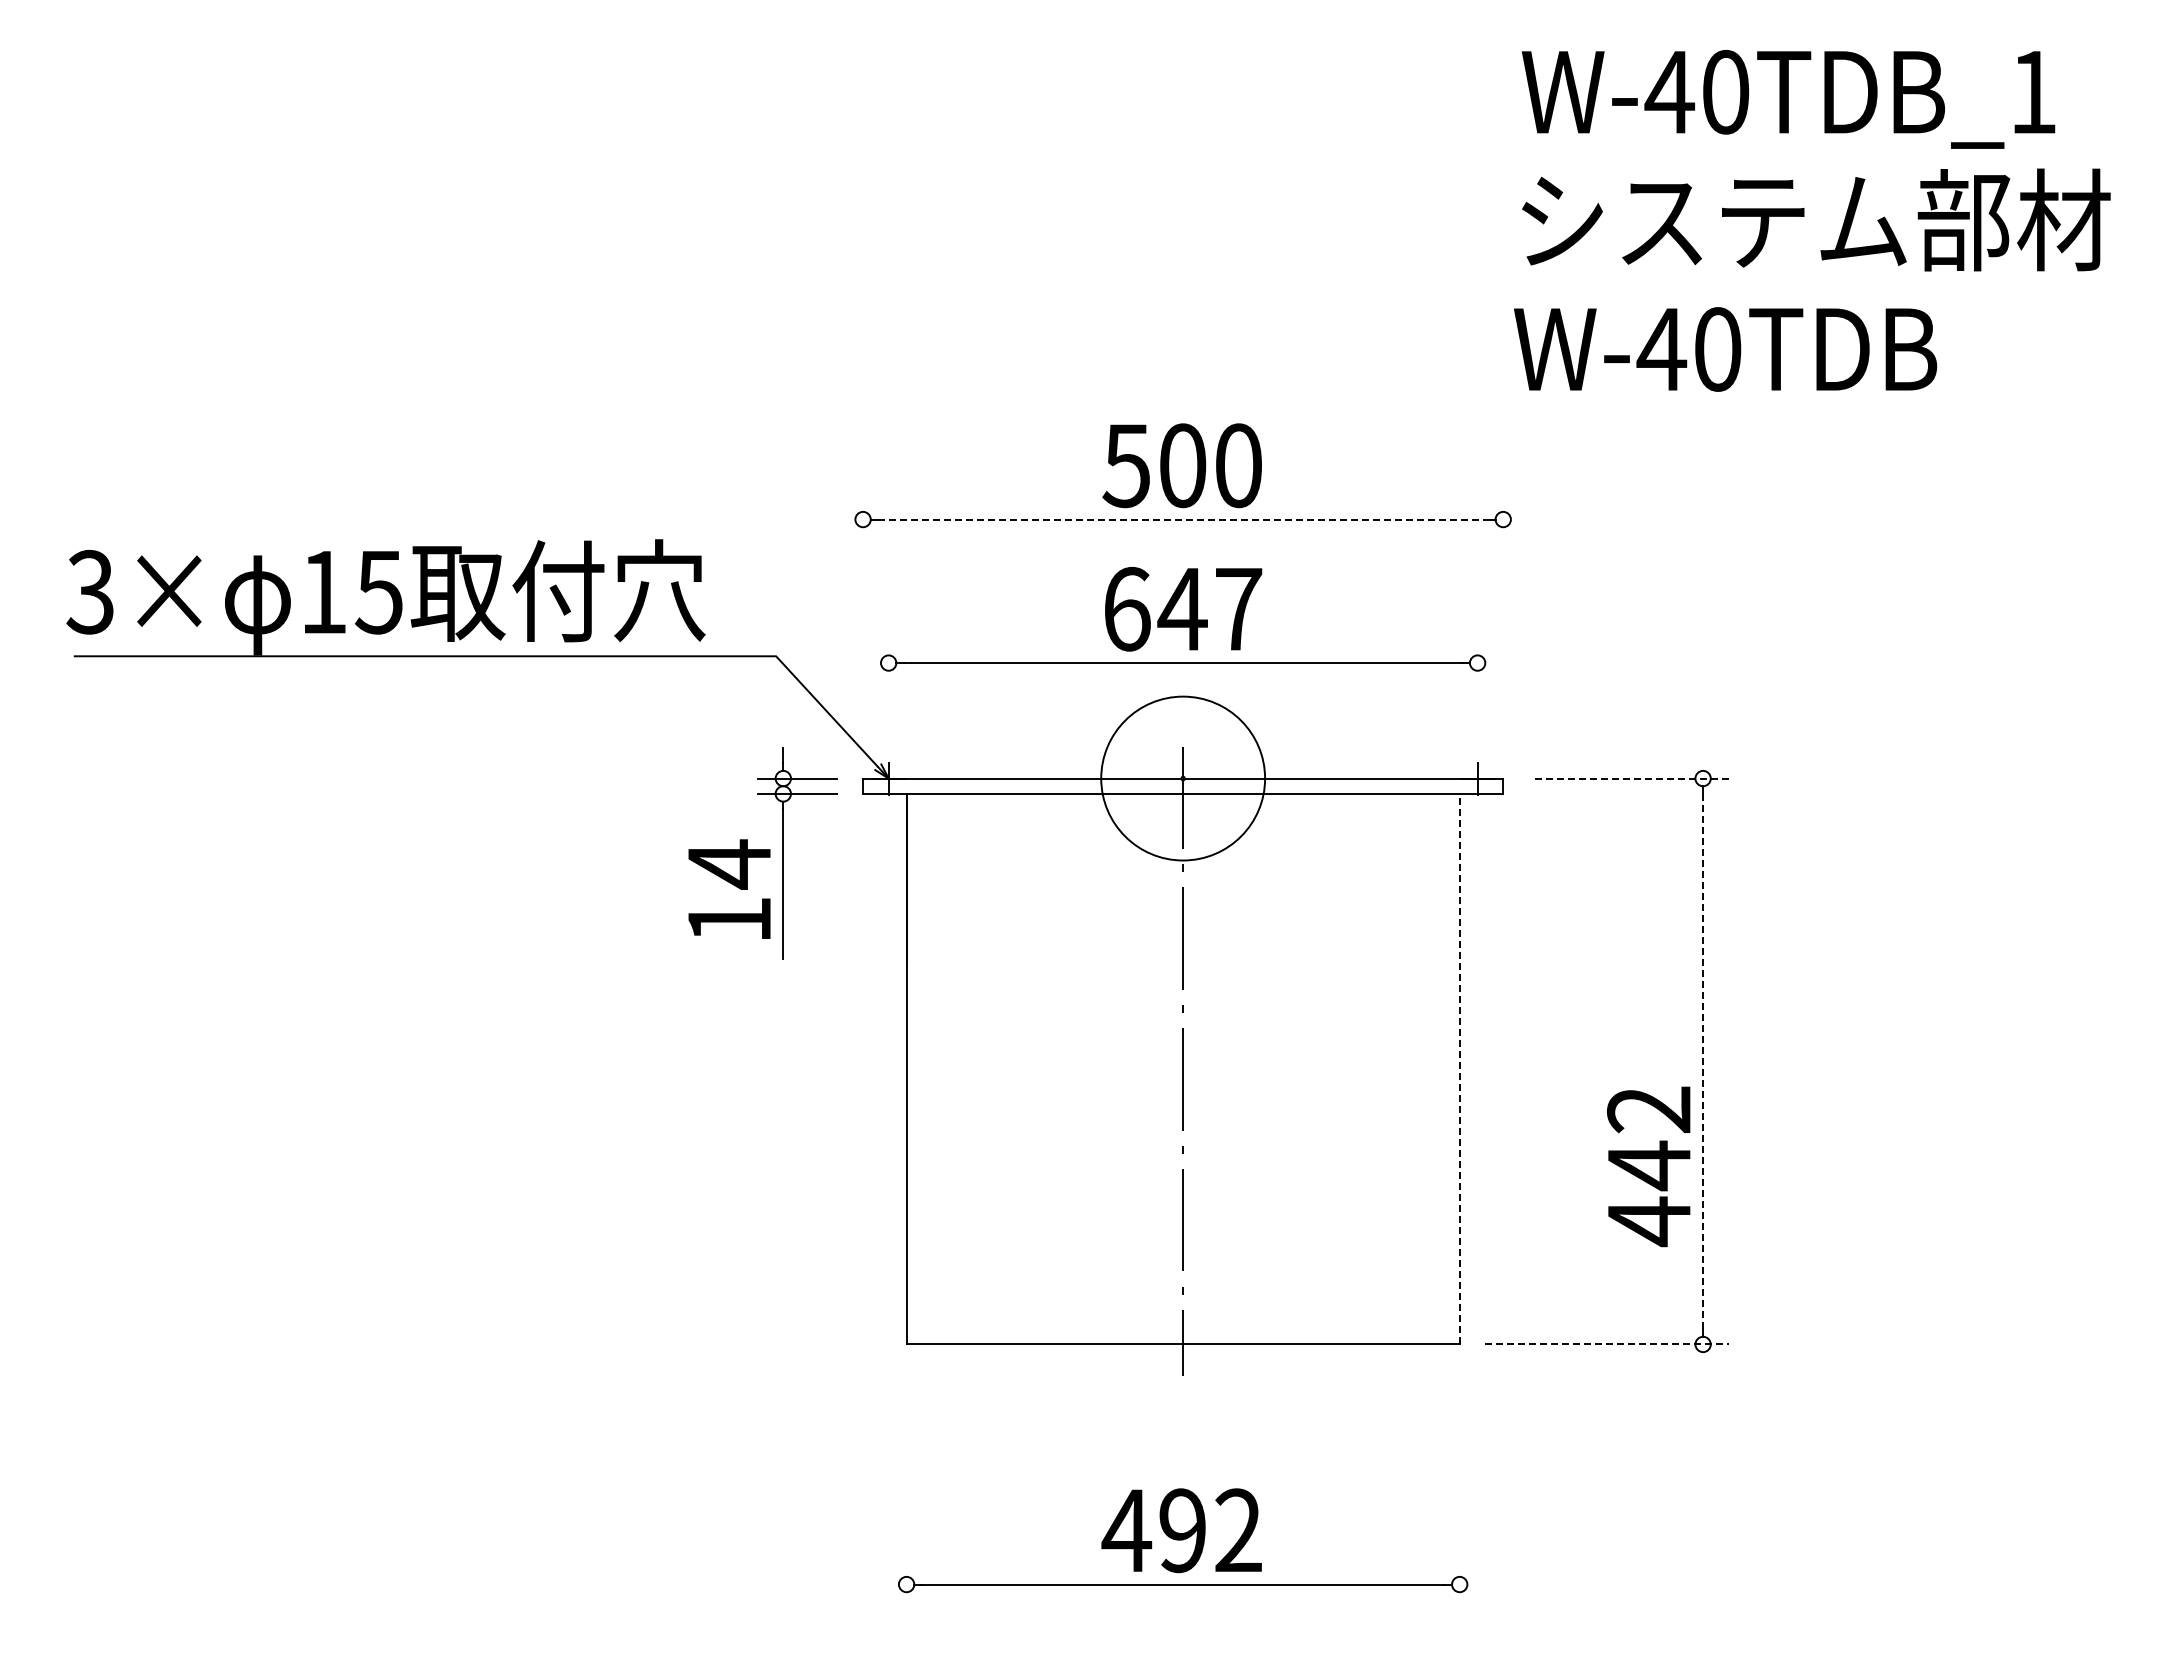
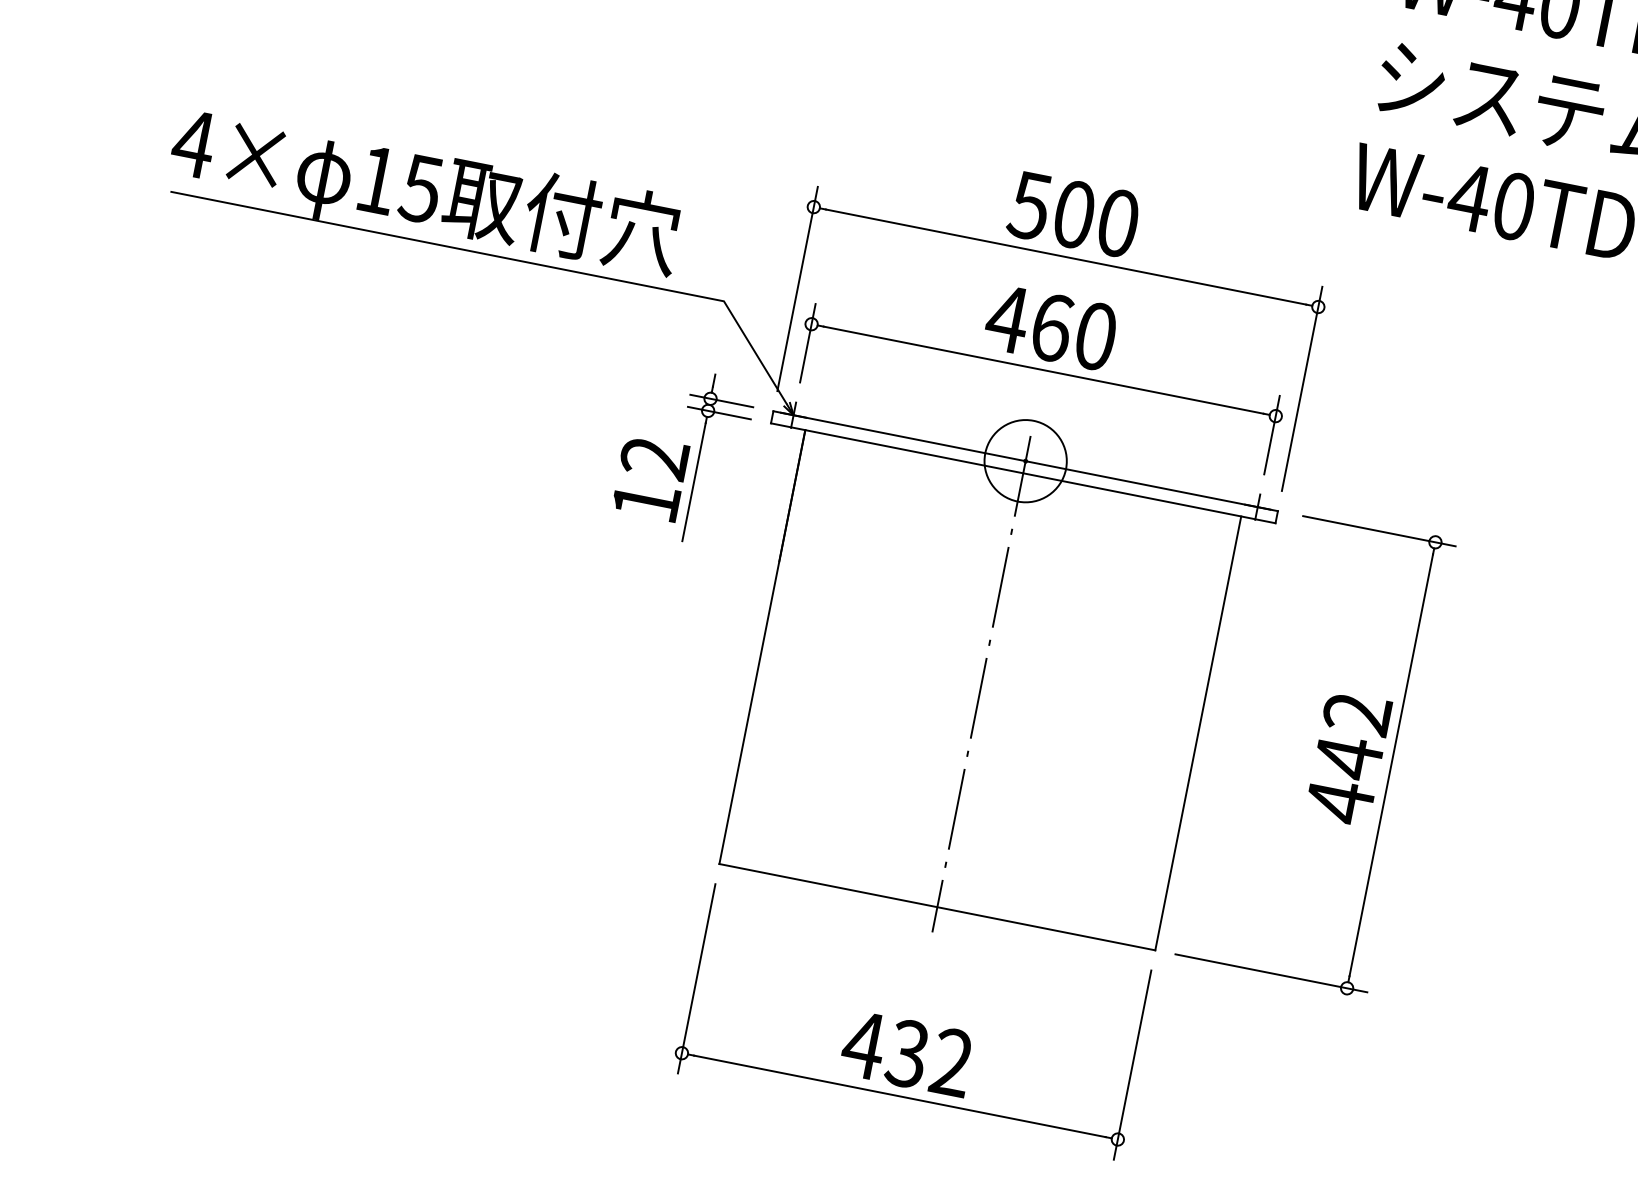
line: (1183, 519) -> (1066, 257), dashed -> solid
text: (90, 591) -> (193, 143), 3× -> 4×
text: (1181, 608) -> (1050, 326), 647 -> 460
line: (863, 622) -> (798, 288), added
line: (1503, 622) -> (1302, 388), added
line: (888, 686) -> (807, 342), added
line: (1477, 686) -> (1272, 434), added
circle: (1182, 778) -> (1025, 461), size x0.62
line: (1631, 778) -> (1379, 531), dashed -> solid
text: (728, 864) -> (653, 457), 14 -> 12
line: (1703, 1061) -> (1391, 765), dashed -> solid
line: (1459, 1068) -> (1198, 732), dashed -> solid
text: (1648, 1166) -> (1347, 758), moved
line: (1607, 1344) -> (1271, 973), dashed -> solid
line: (906, 1490) -> (696, 979), added
line: (1459, 1490) -> (1132, 1065), added
text: (1181, 1530) -> (907, 1053), 492 -> 432

